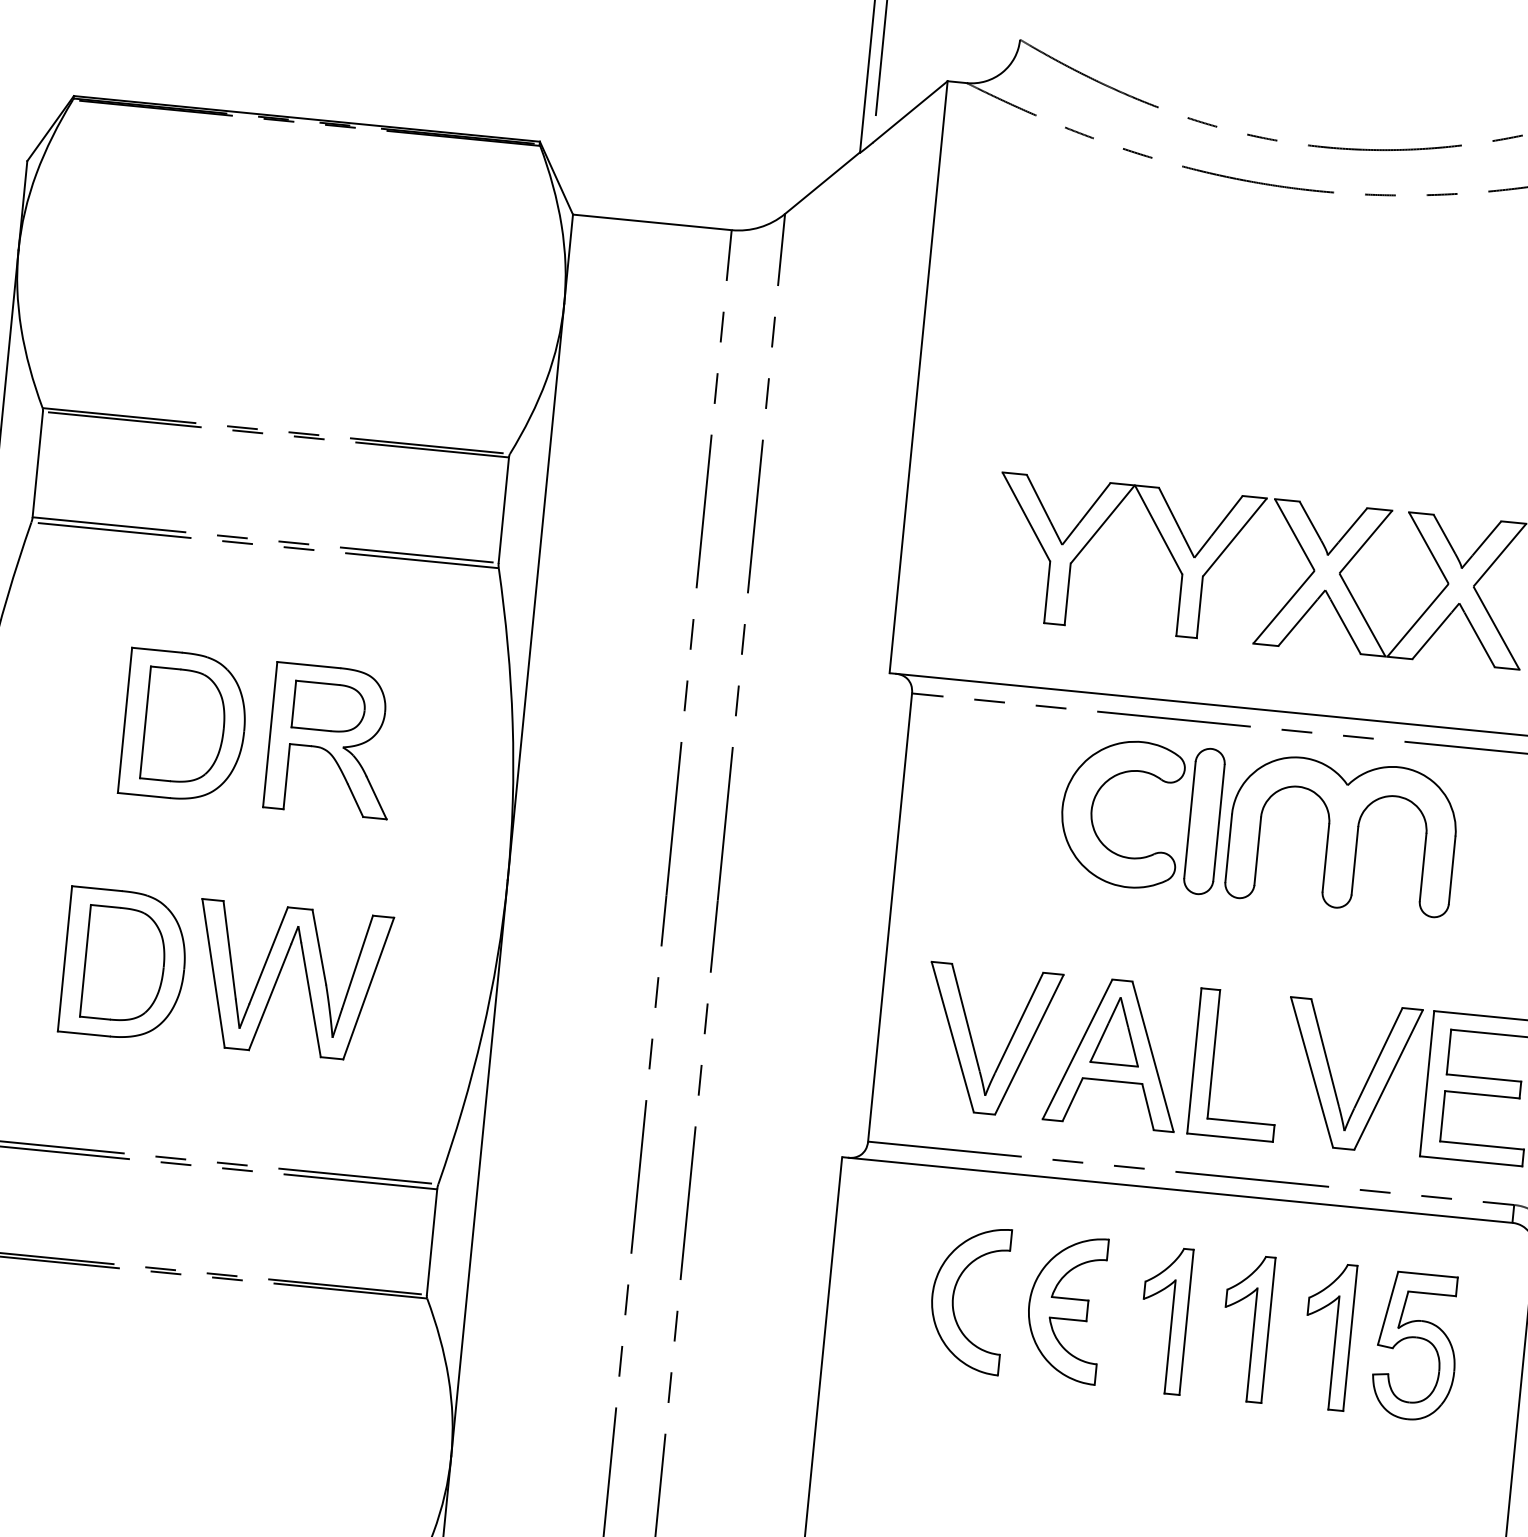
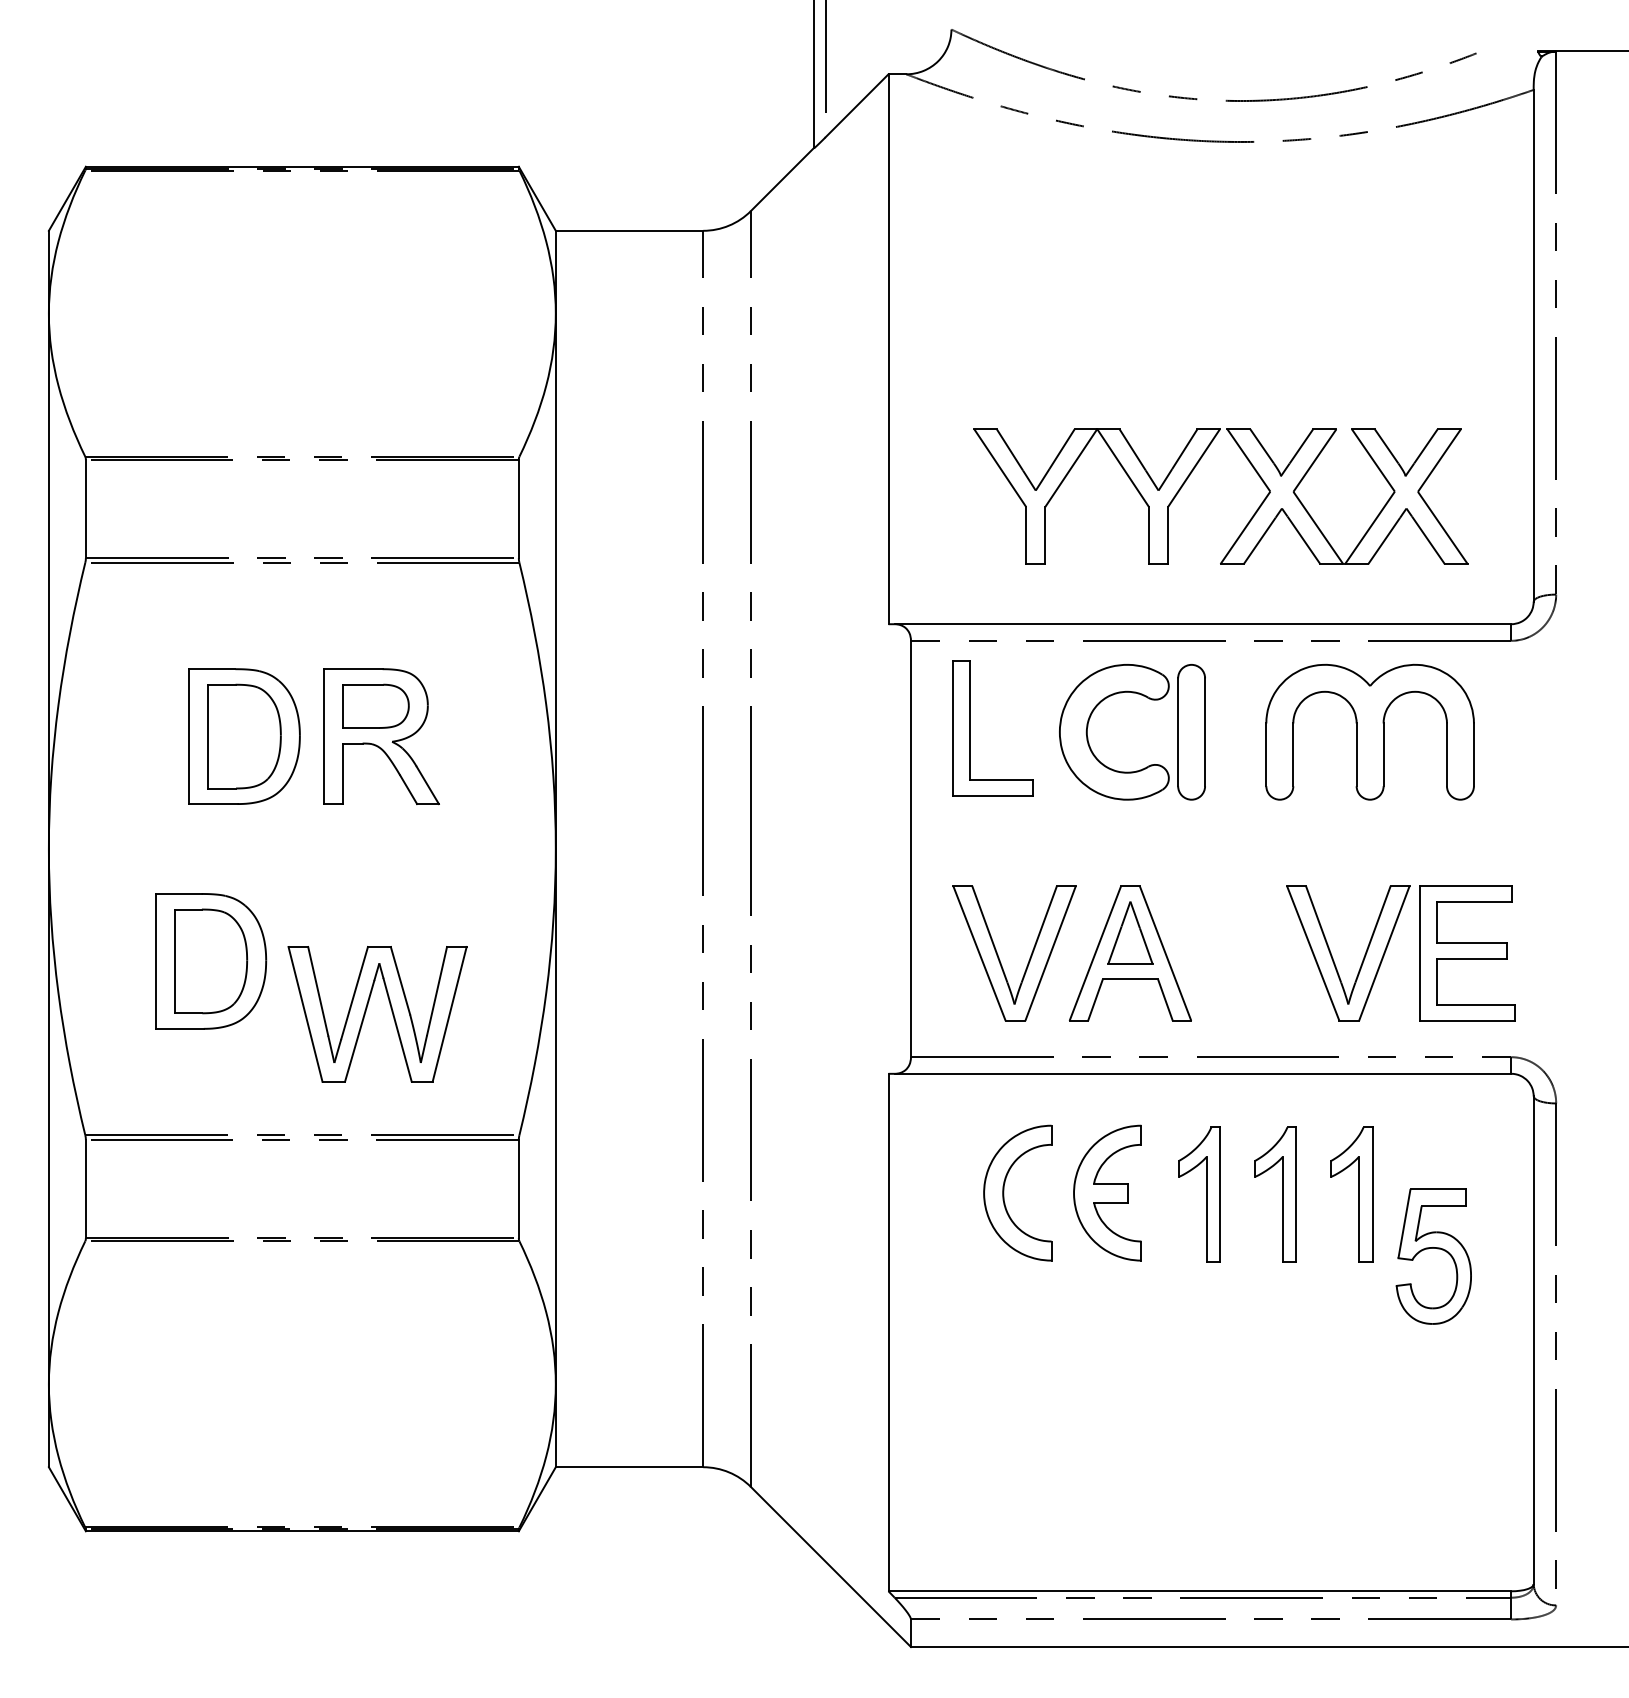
part: (1342, 834) -> (1369, 731), moved
part: (279, 976) -> (366, 1011), moved
part: (1213, 1062) -> (970, 728), moved
part: (1416, 1338) -> (1433, 1248), moved

